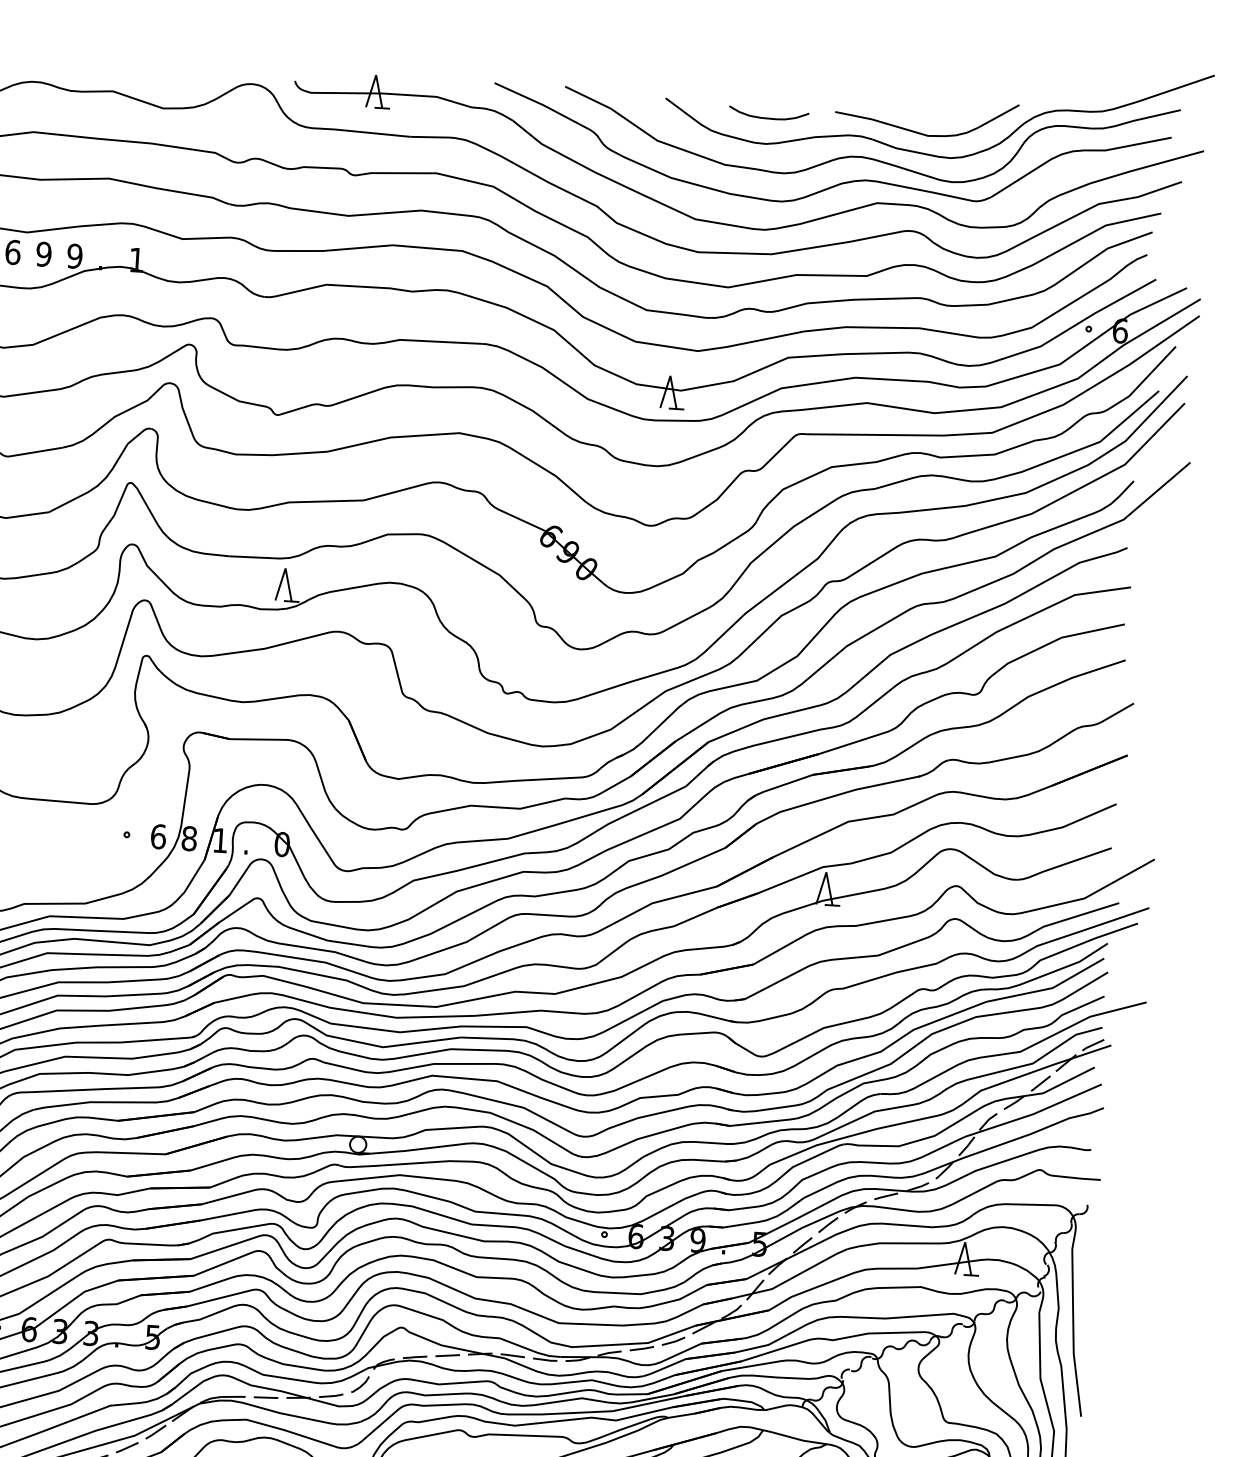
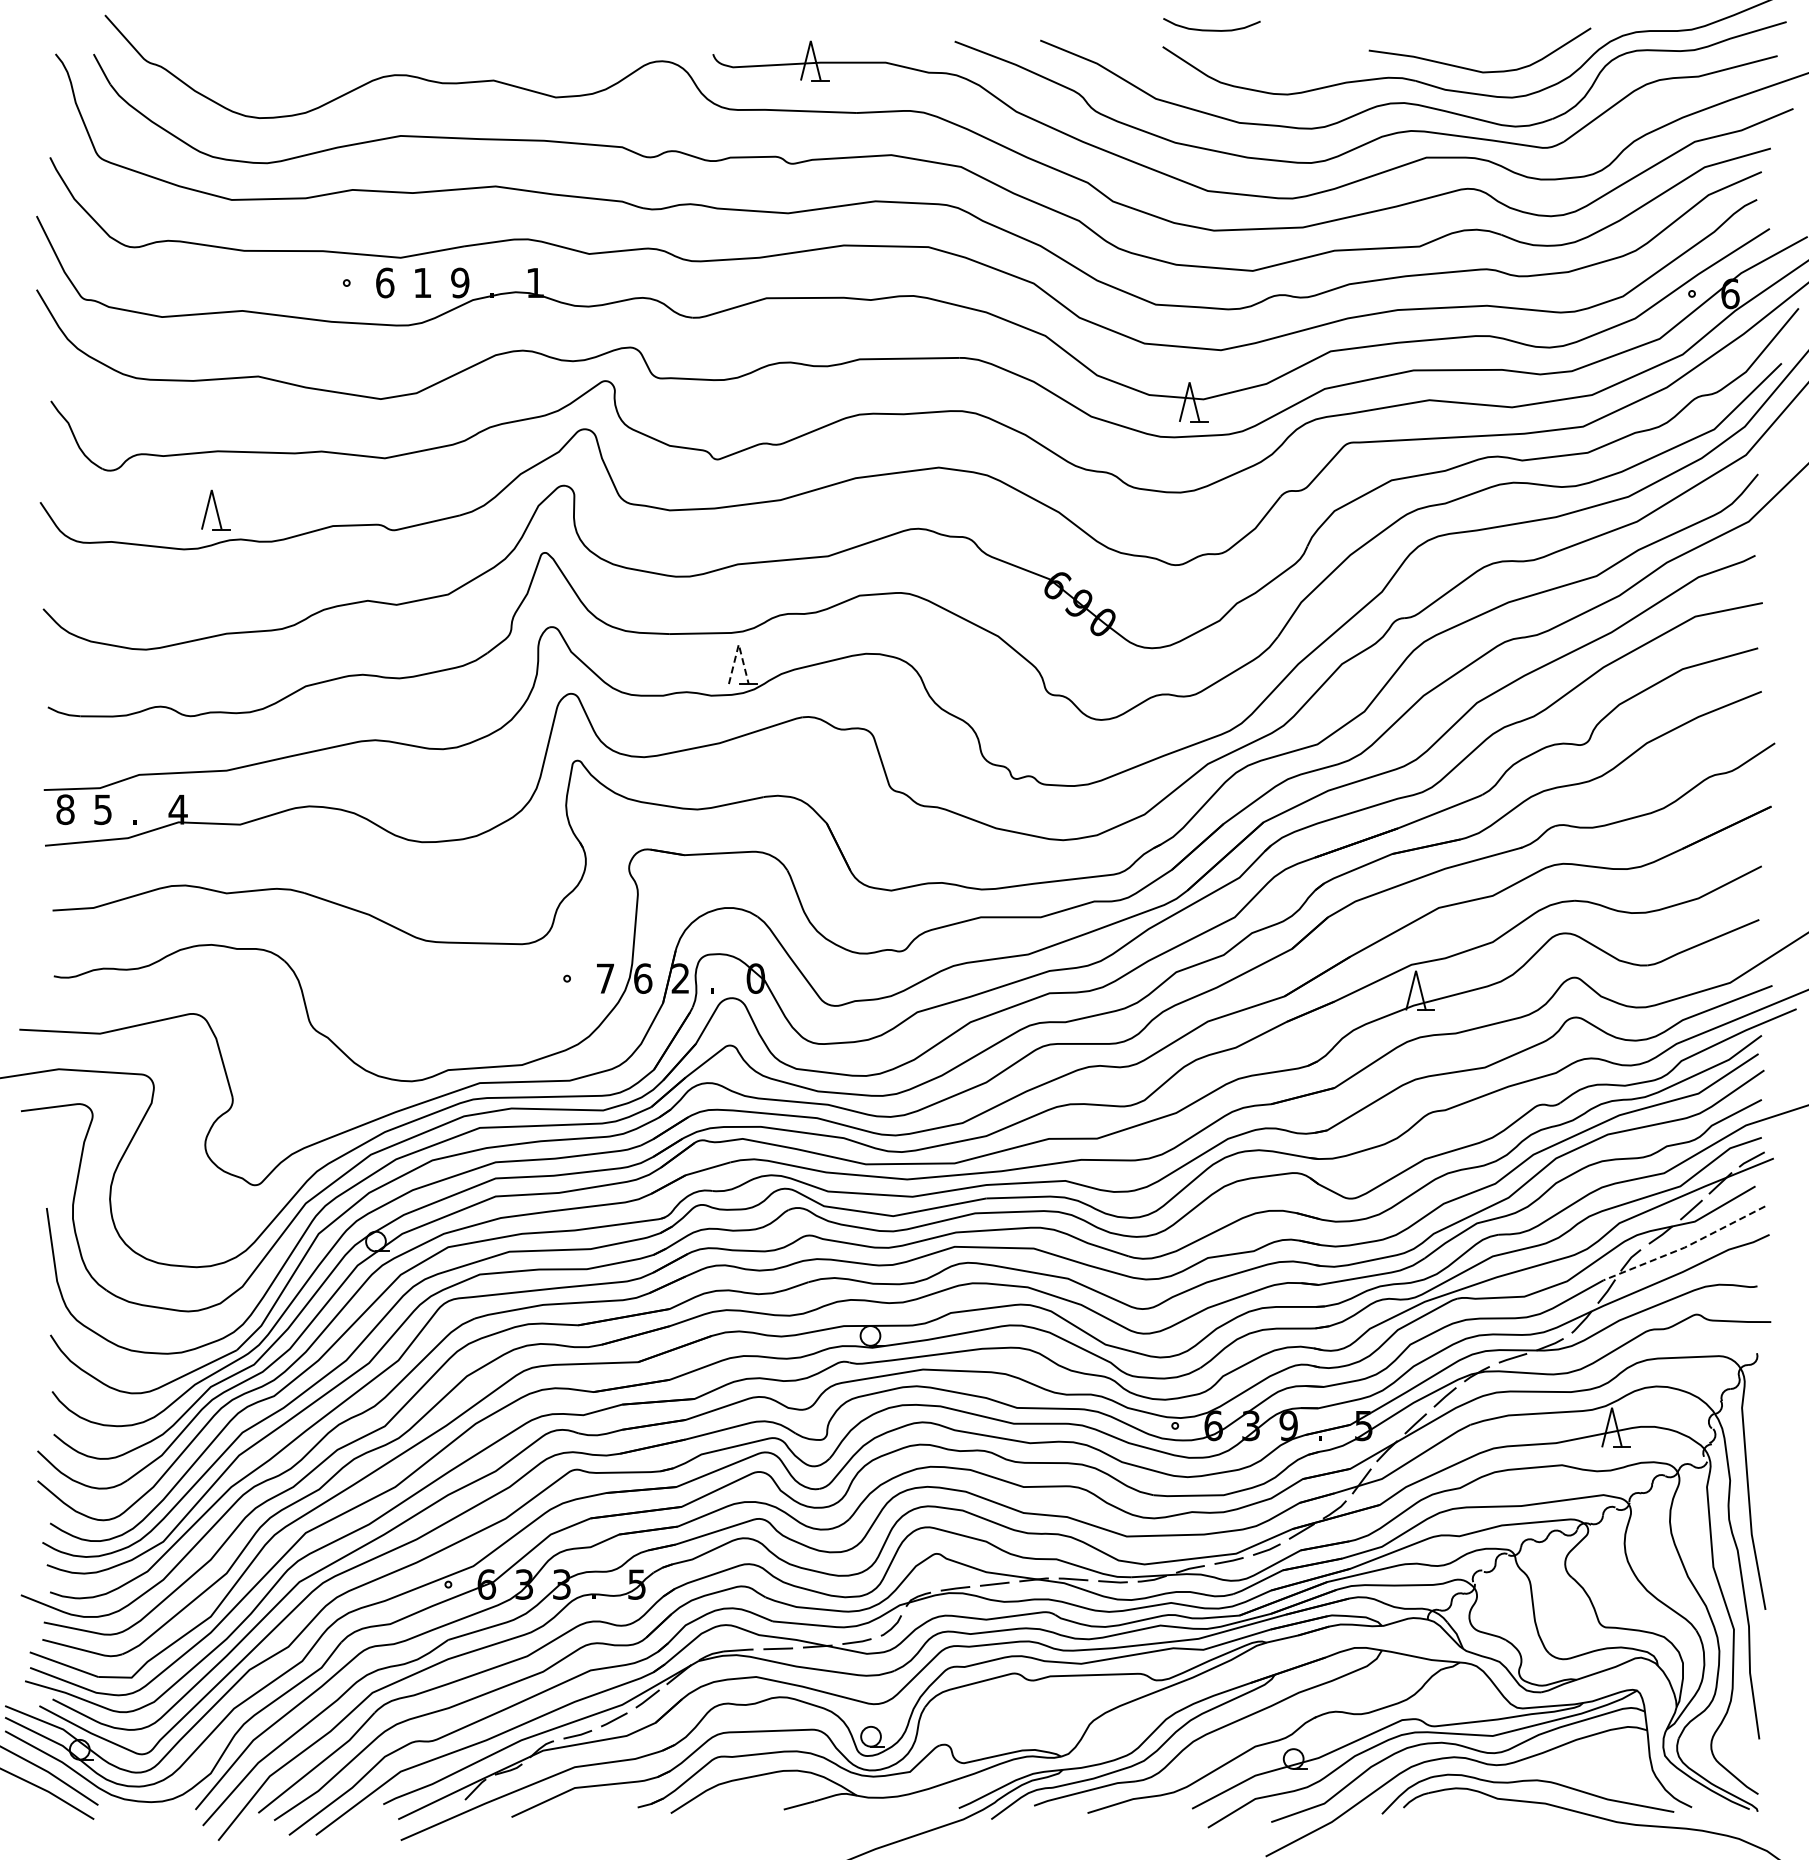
curve: (768, 117) -> (1211, 29), moved
text: (43, 253) -> (422, 282), 9 -> 1
line: (285, 568) -> (738, 644), solid -> dashed
text: (158, 836) -> (605, 978), 6 -> 7
text: (189, 838) -> (643, 978), 8 -> 6
text: (219, 840) -> (679, 978), 1 -> 2
line: (1034, 1114) -> (1685, 1247), solid -> dashed

